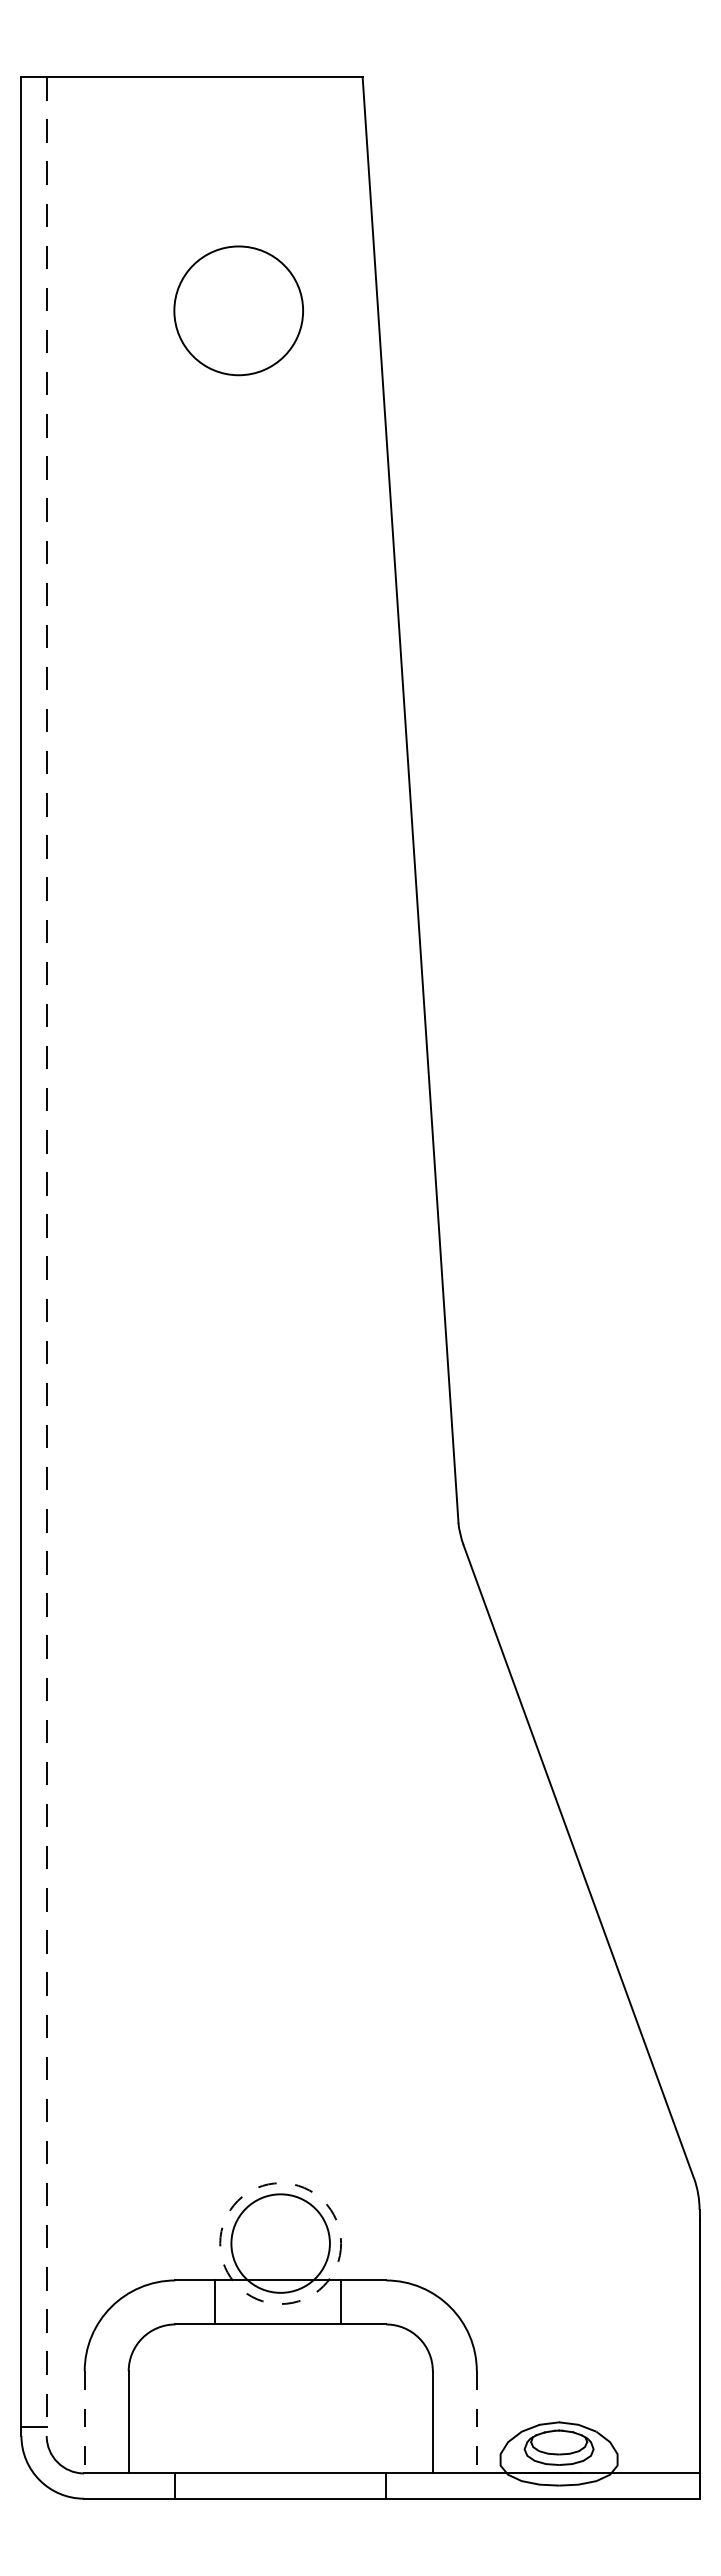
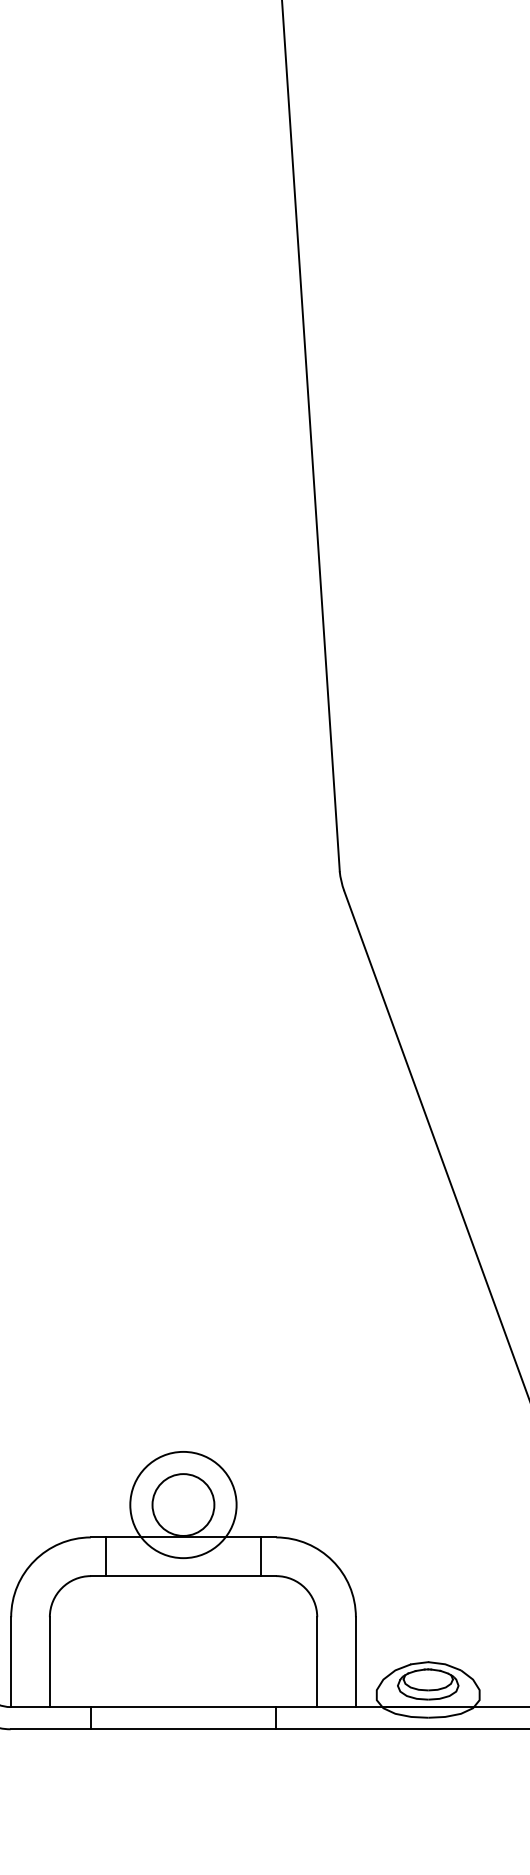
circle: (280, 2243) -> (183, 1504), dashed -> solid
circle: (280, 2243) -> (183, 1504), size x0.71
line: (215, 2302) -> (106, 1556), moved
line: (341, 2302) -> (260, 1556), moved
line: (84, 2422) -> (11, 1662), dashed -> solid
line: (476, 2422) -> (355, 1662), dashed -> solid

